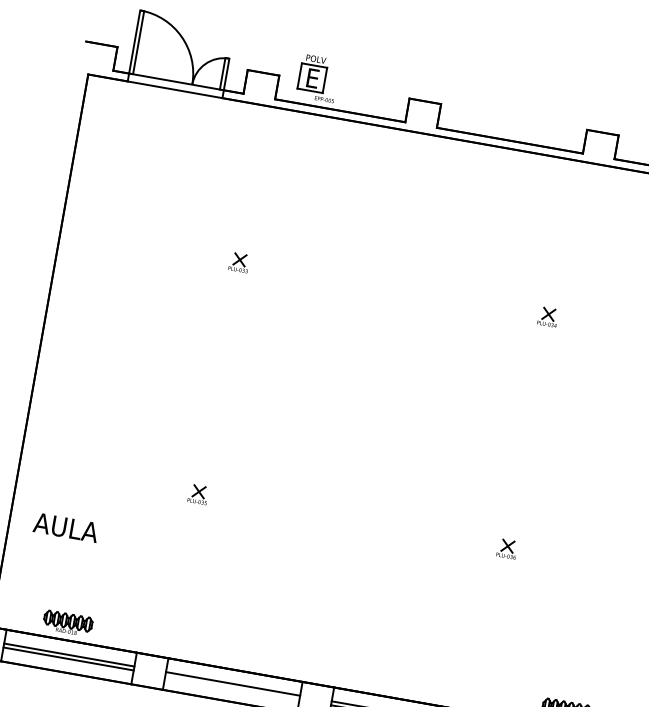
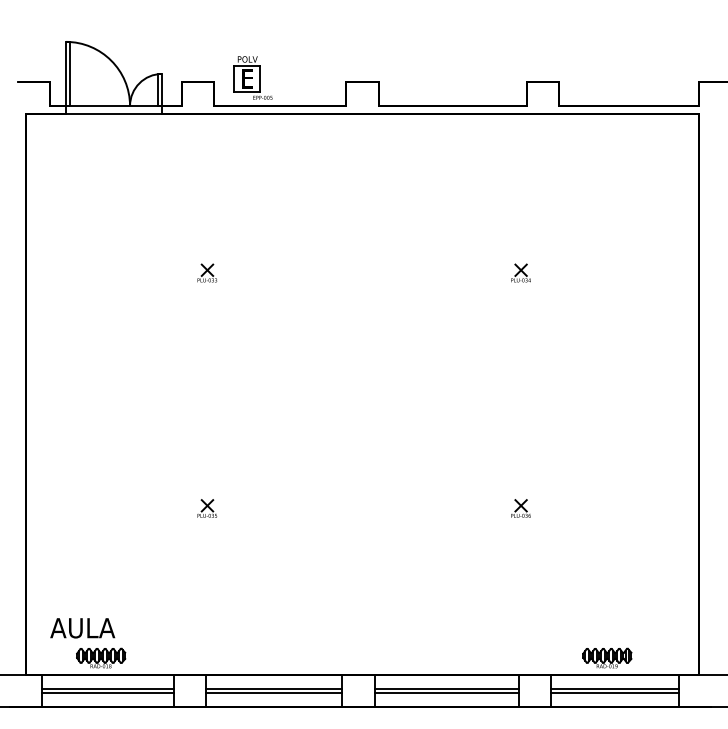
text: (65, 527) -> (82, 628), moved
line: (232, 688) -> (274, 693), added

